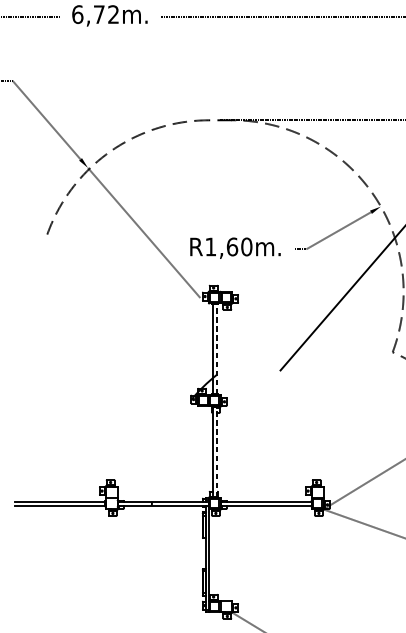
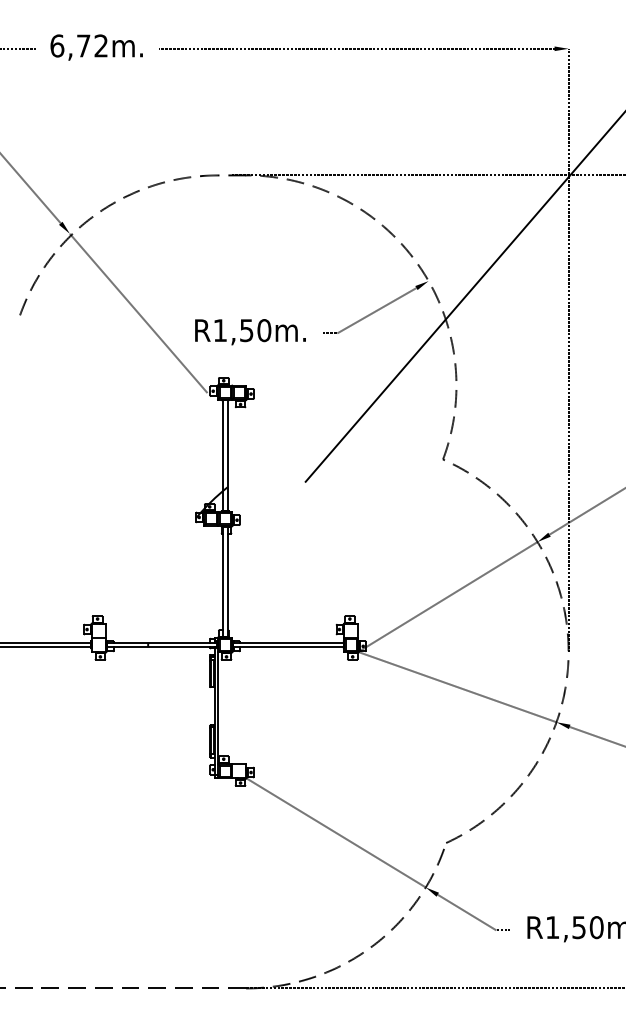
text: (232, 246) -> (246, 330), R1,60m. -> R1,50m.
line: (216, 348) -> (227, 455), dashed -> solid
line: (216, 451) -> (227, 581), dashed -> solid

